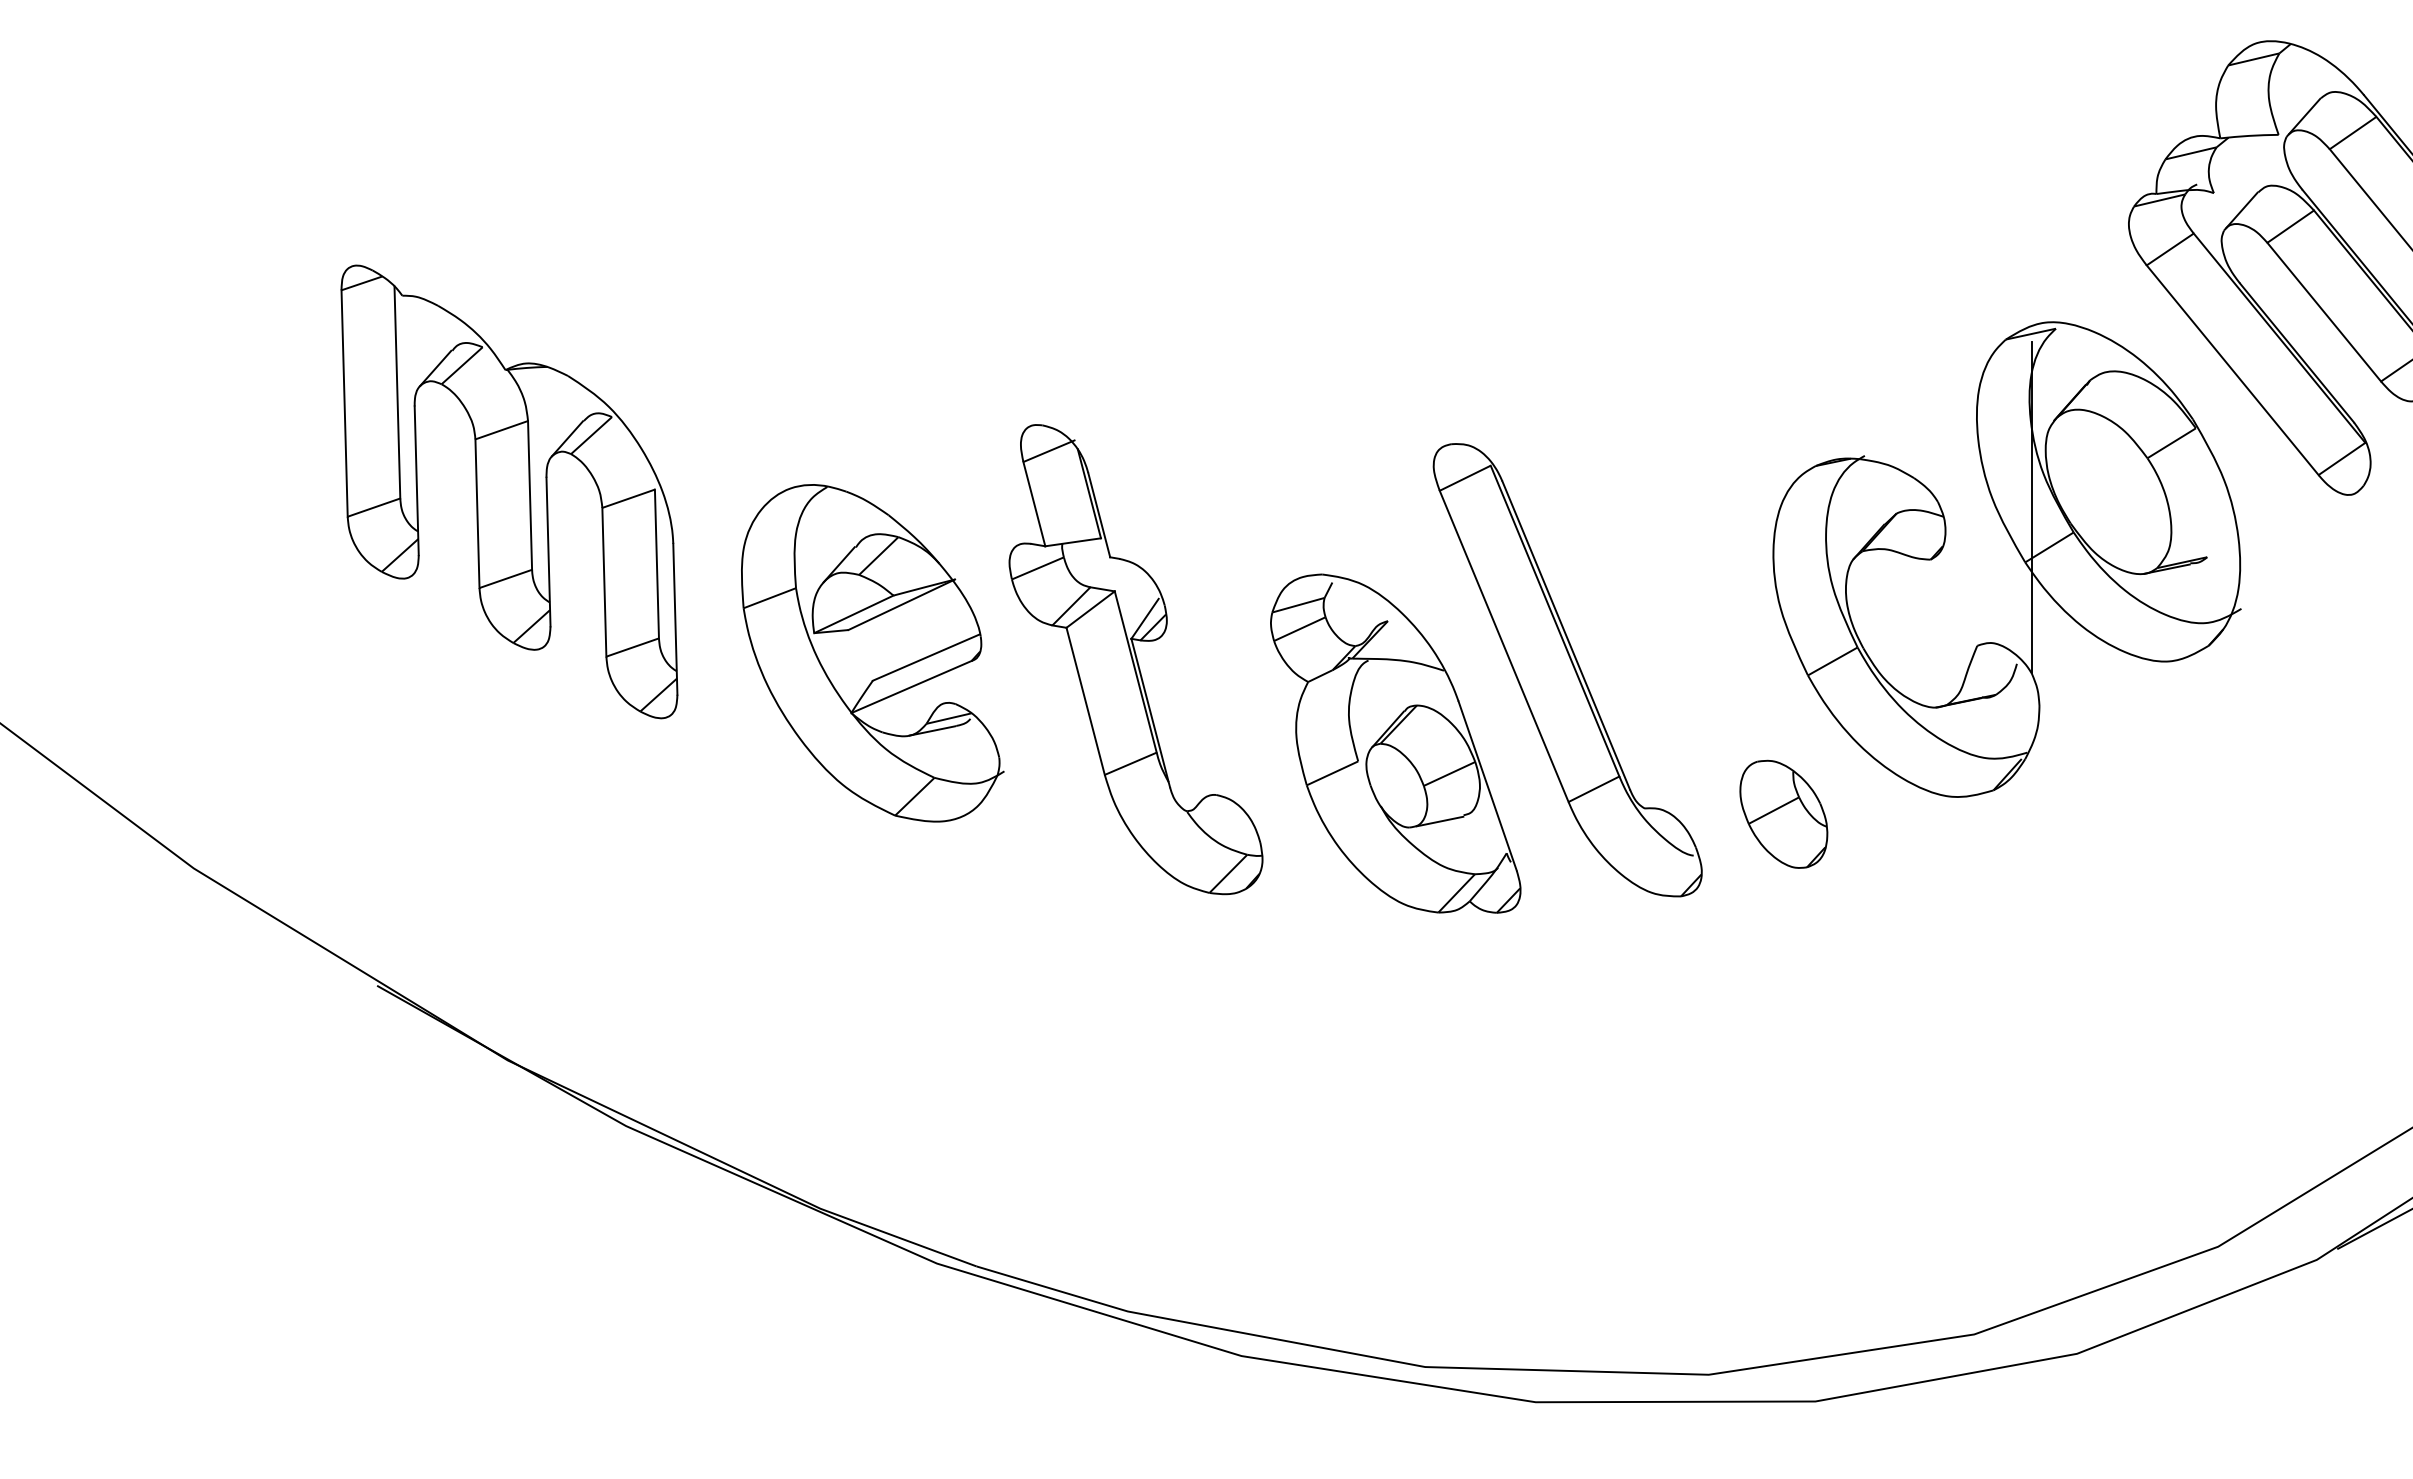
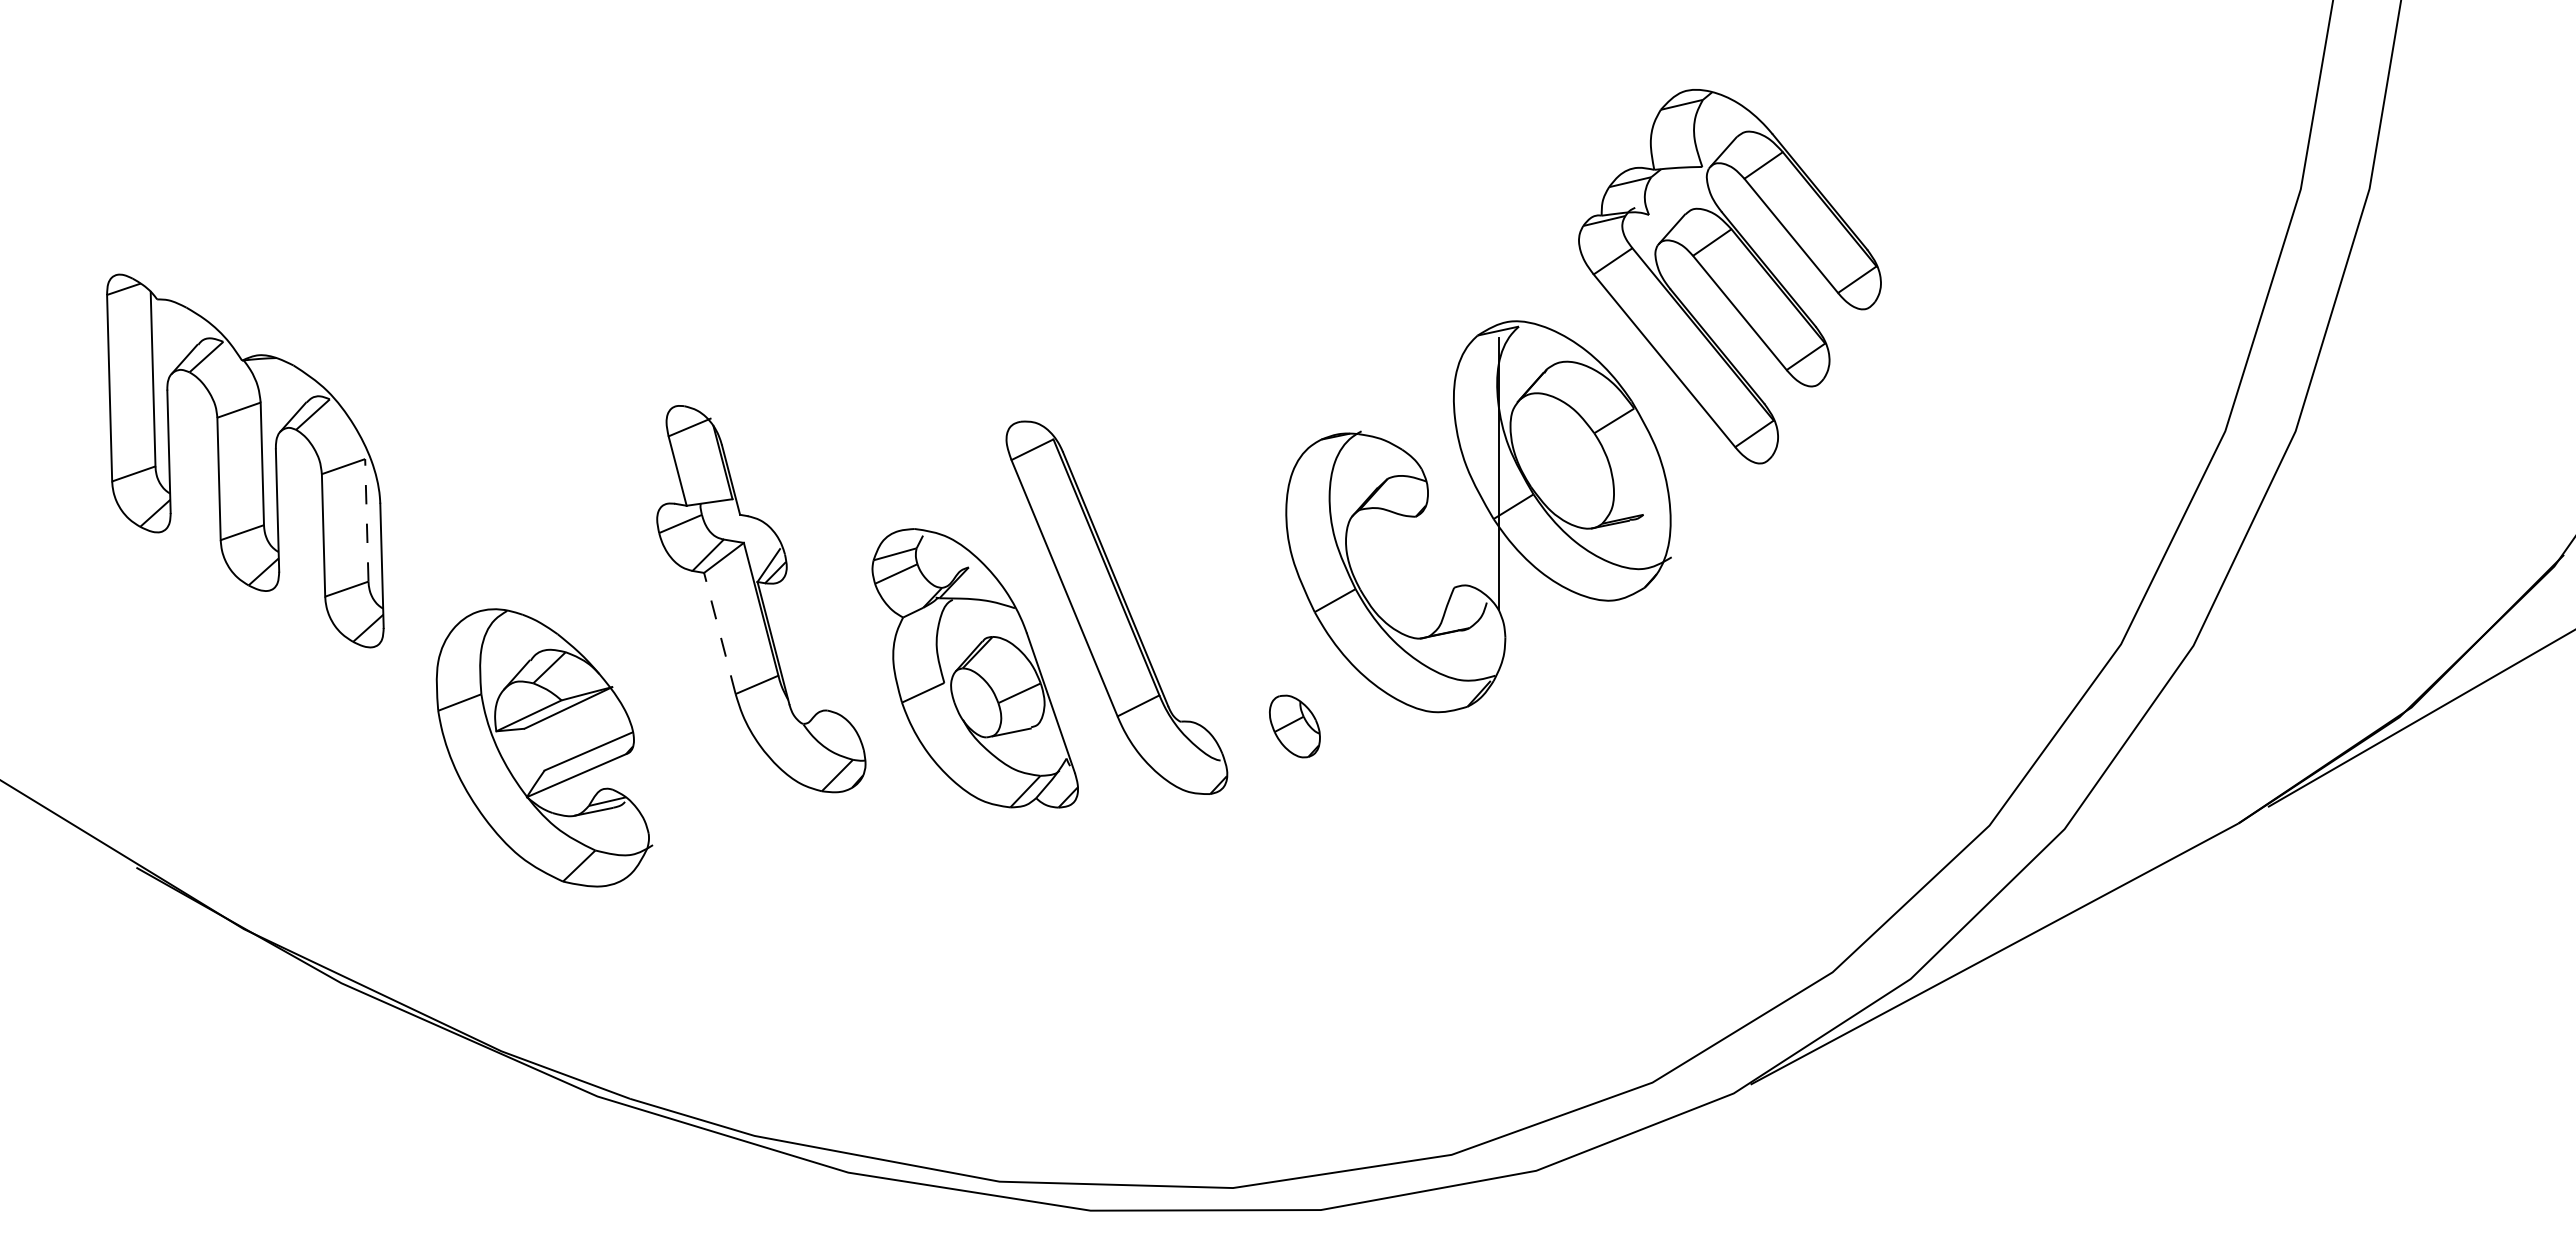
line: (656, 562) -> (366, 519), solid -> dashed
part: (872, 652) -> (544, 747), moved
line: (1085, 701) -> (719, 633), solid -> dashed
part: (1783, 814) -> (1294, 726), size x0.7

